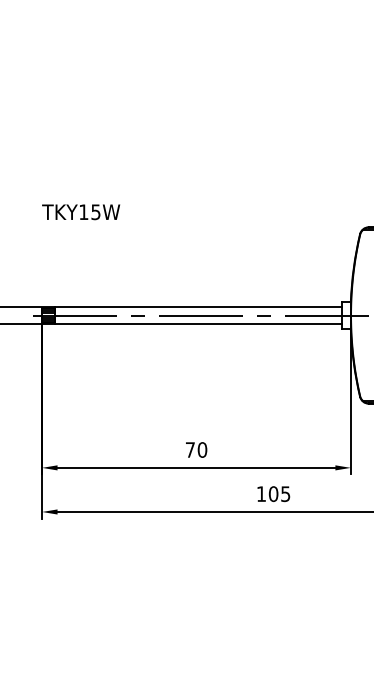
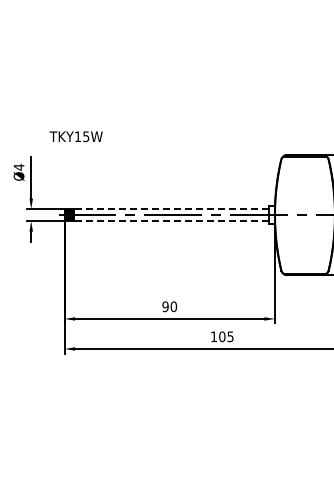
text: (80, 211) -> (75, 136), moved
line: (199, 307) -> (171, 209), solid -> dashed
line: (199, 324) -> (171, 221), solid -> dashed
text: (190, 449) -> (165, 306), 70 -> 90

